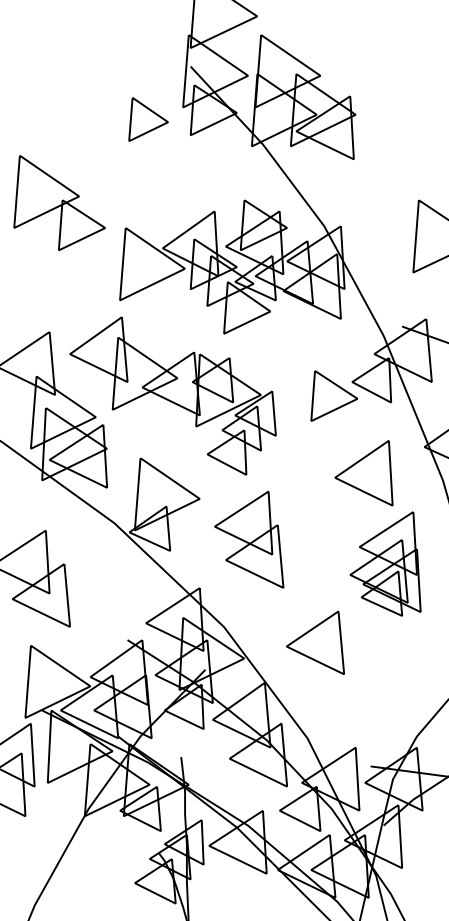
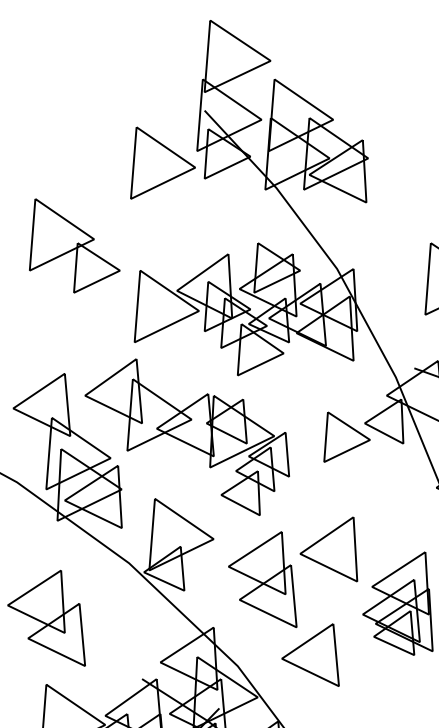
part: (148, 119) -> (162, 163), size x1.67
part: (363, 473) -> (328, 549), moved
part: (315, 642) -> (310, 654), moved

